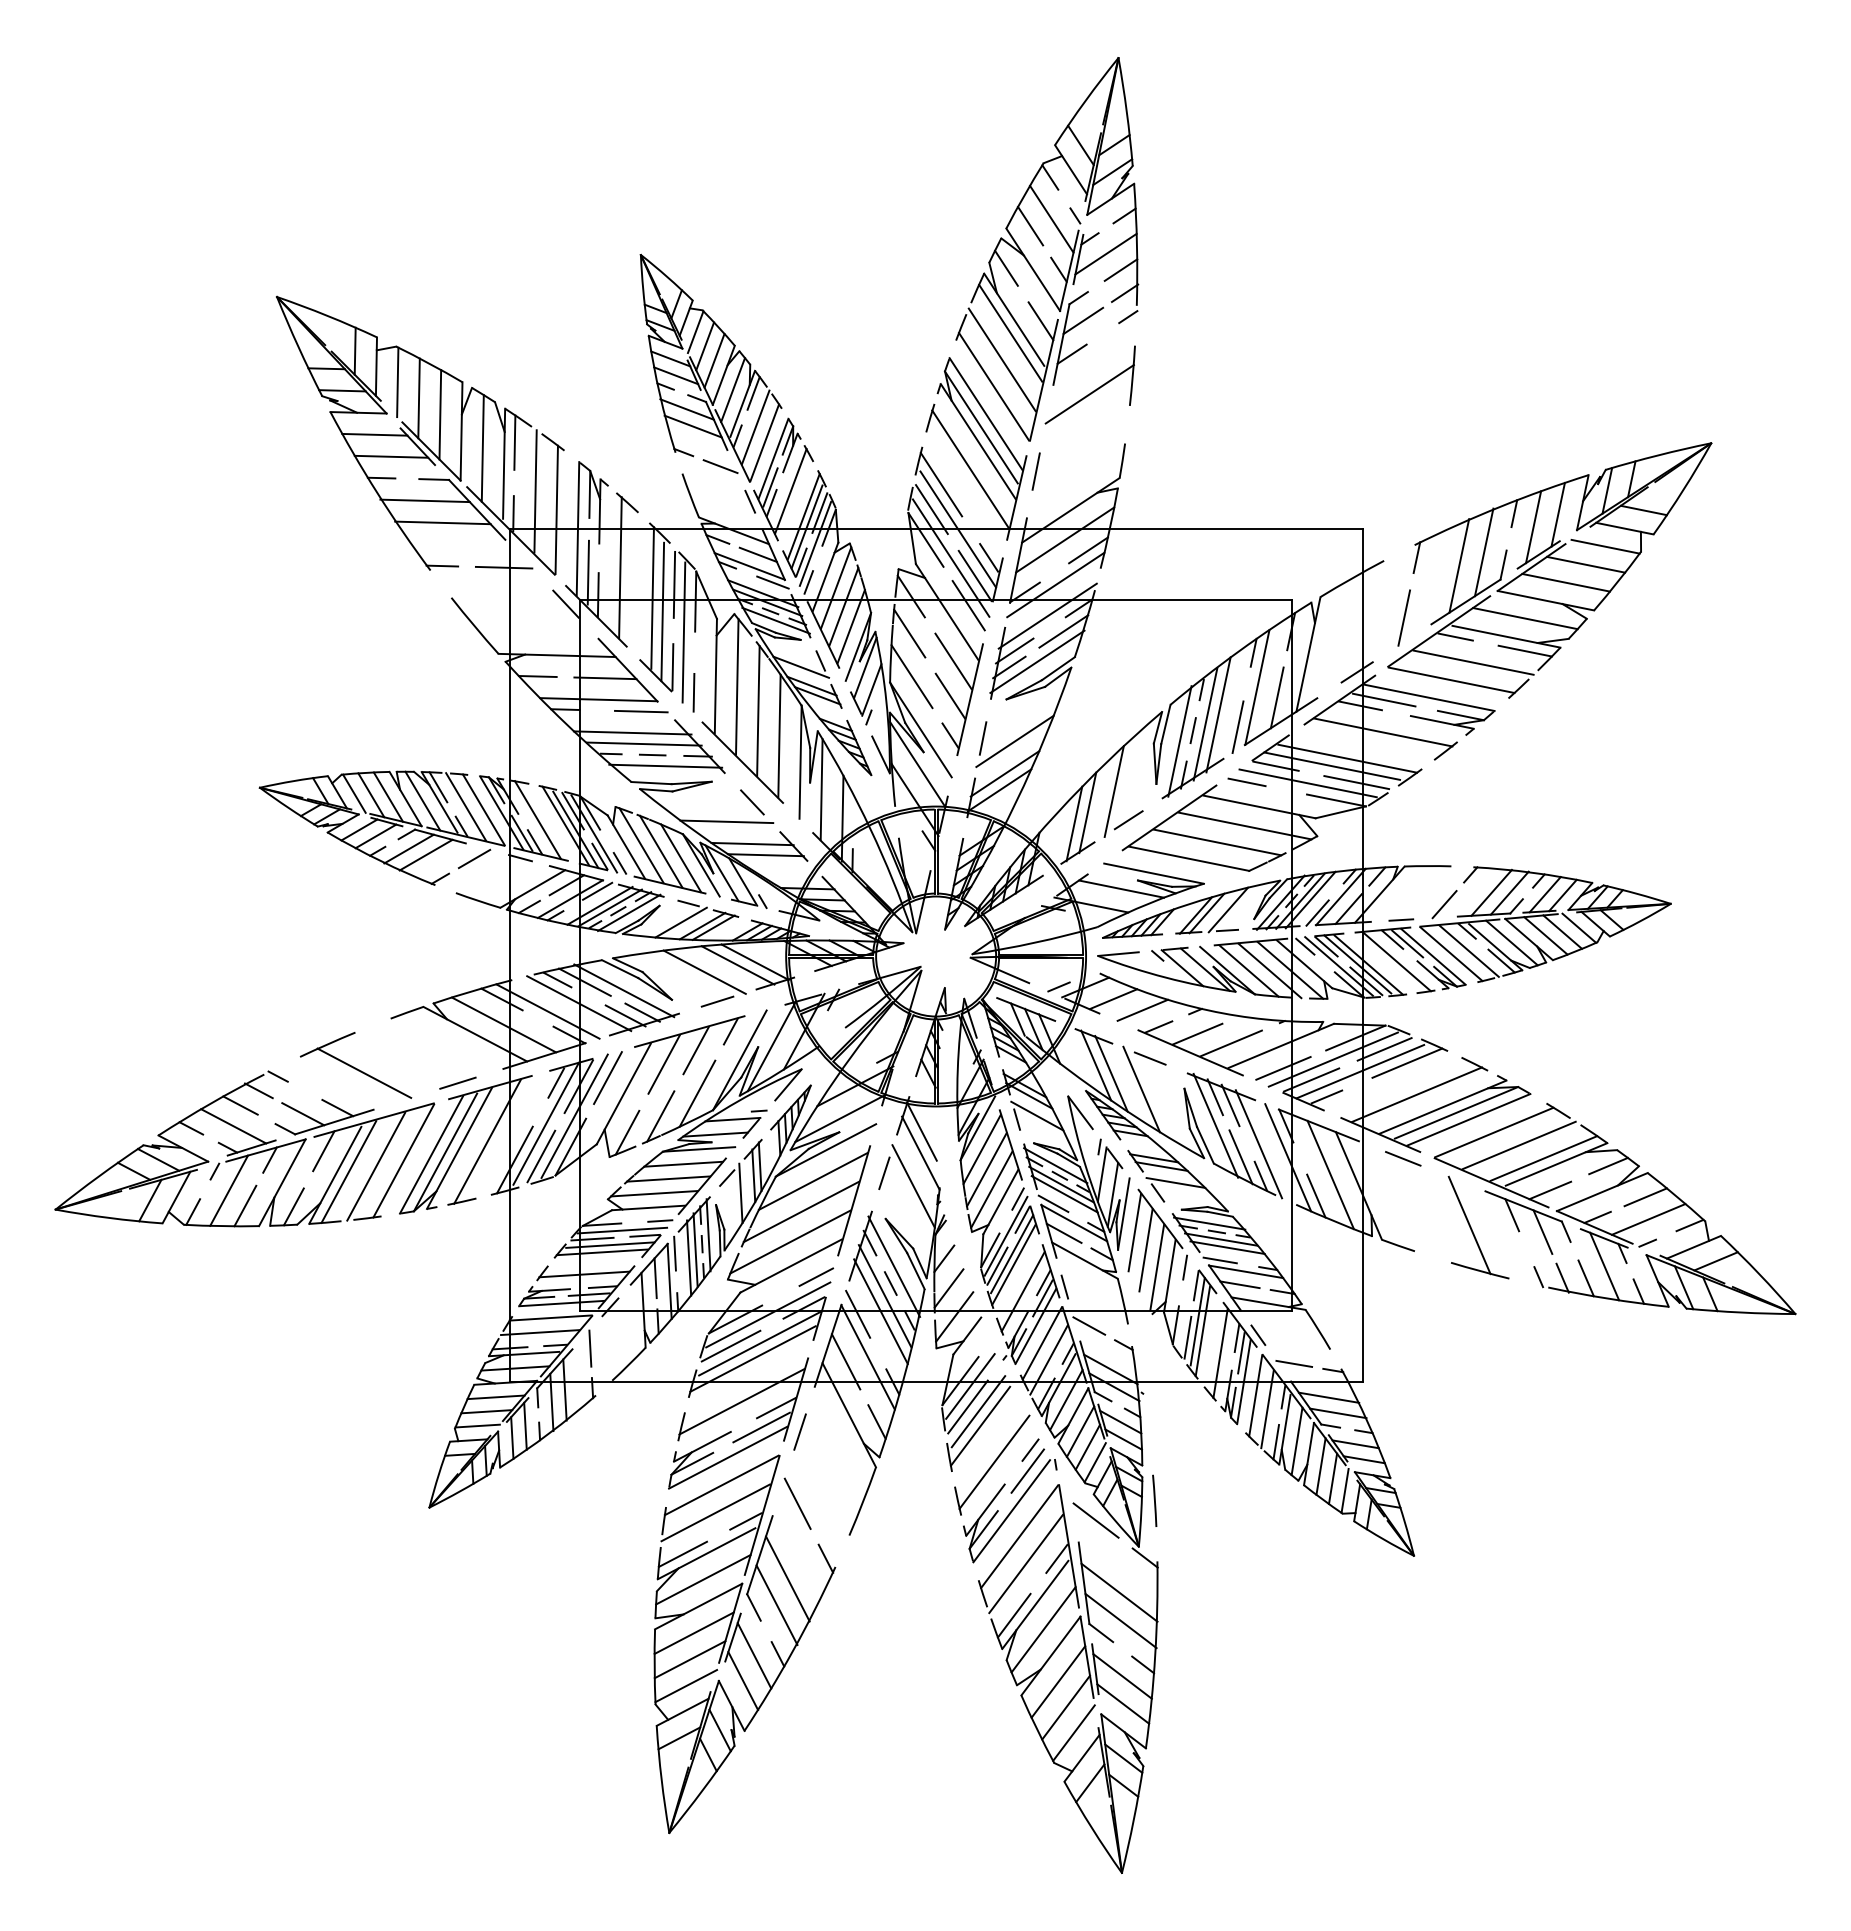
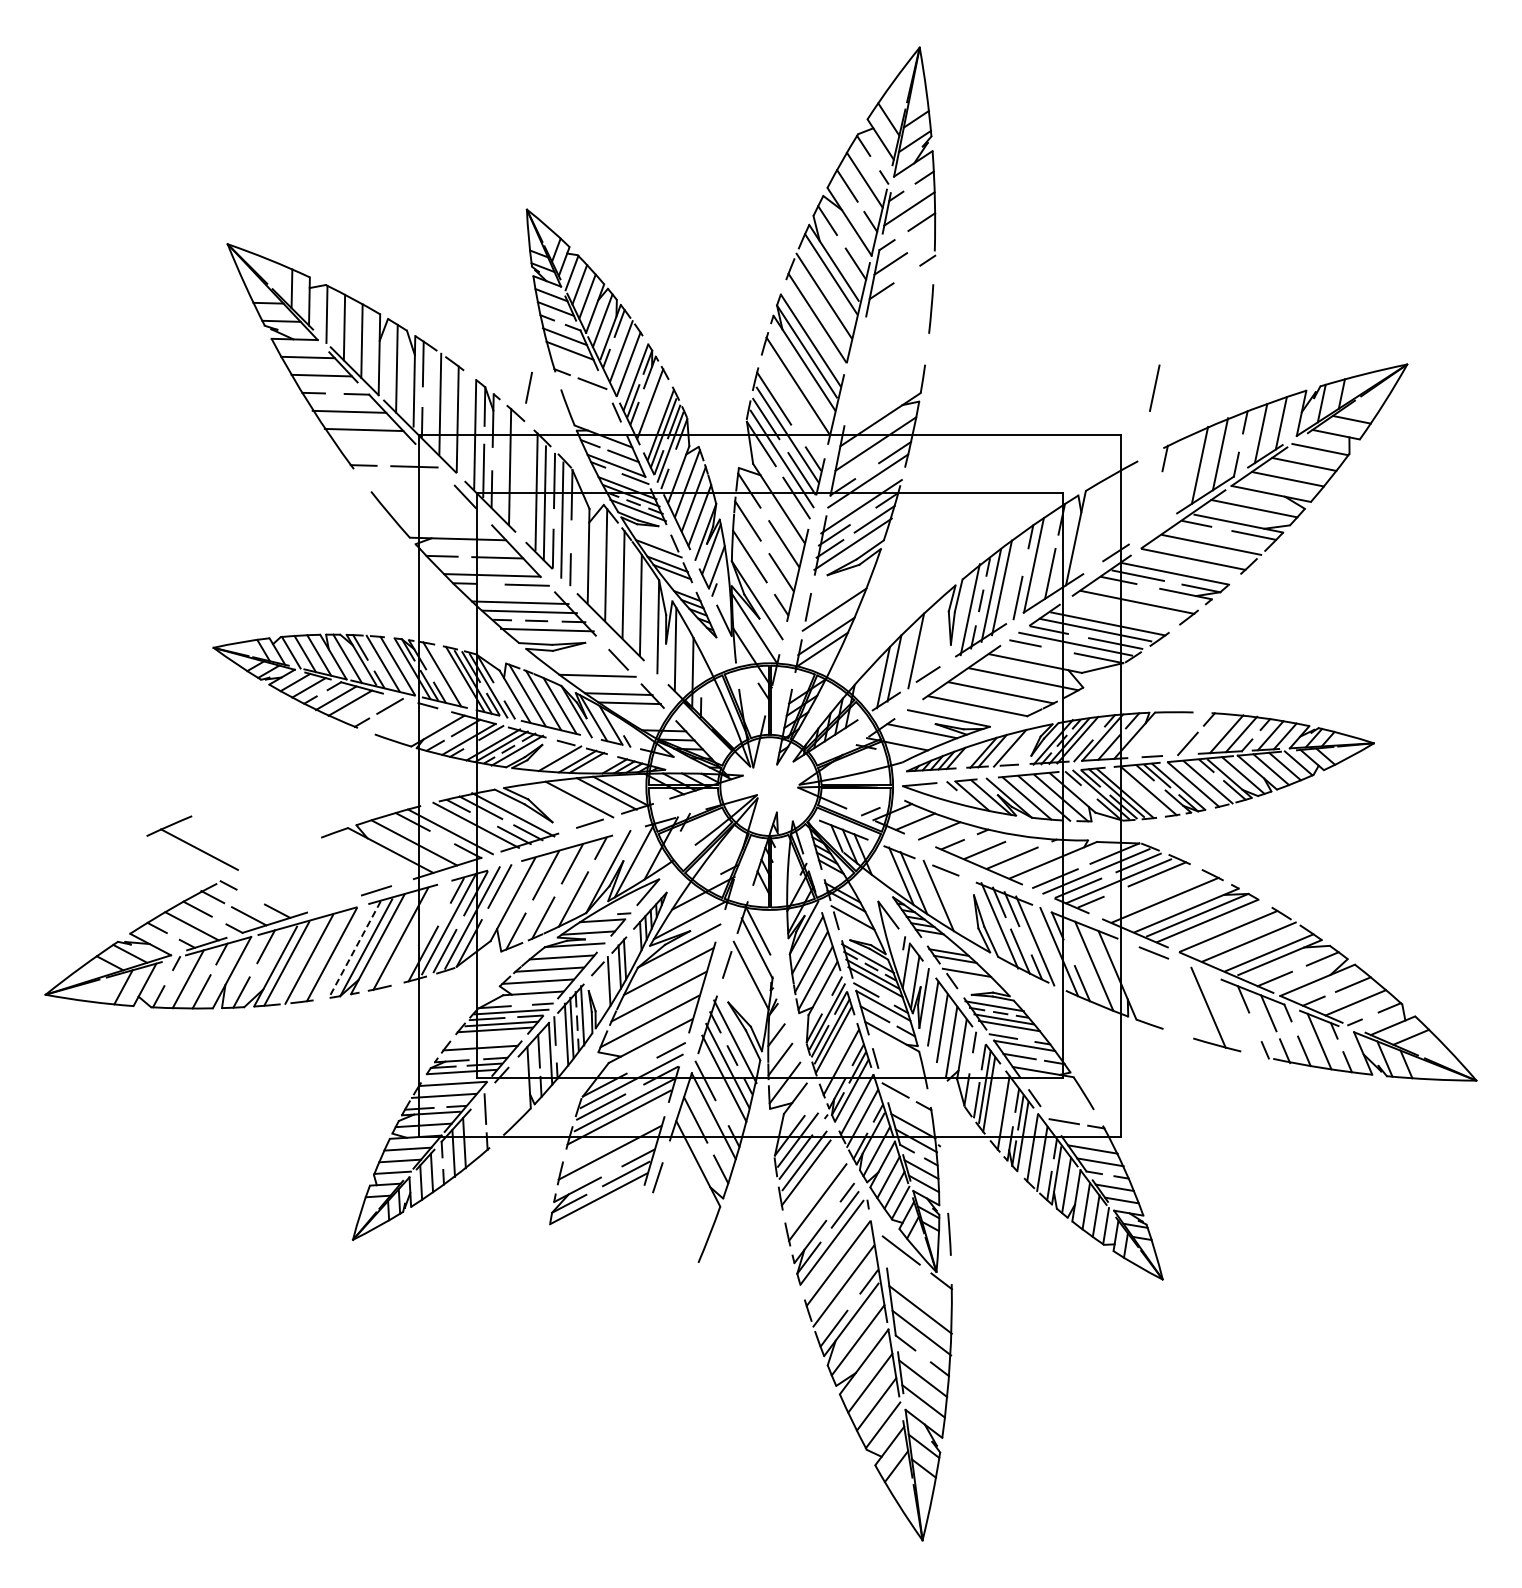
line: (1124, 293) -> (924, 241), removed
line: (1089, 394) -> (895, 324), removed
line: (1035, 471) -> (528, 387), moved
line: (1403, 617) -> (1154, 387), moved
part: (355, 1064) -> (192, 842), moved
line: (431, 1154) -> (354, 949), solid -> dashed
part: (744, 1644) -> (612, 1352), removed

